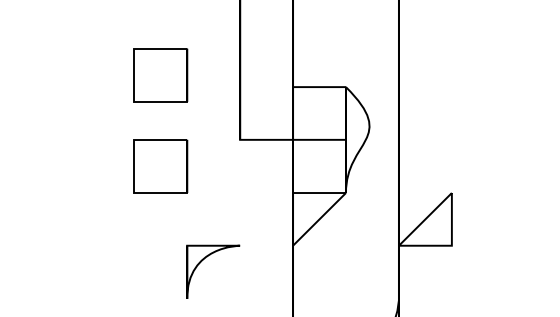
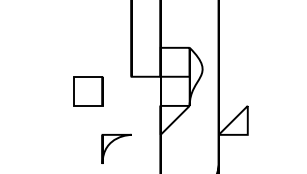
part: (161, 75) -> (88, 41), removed

